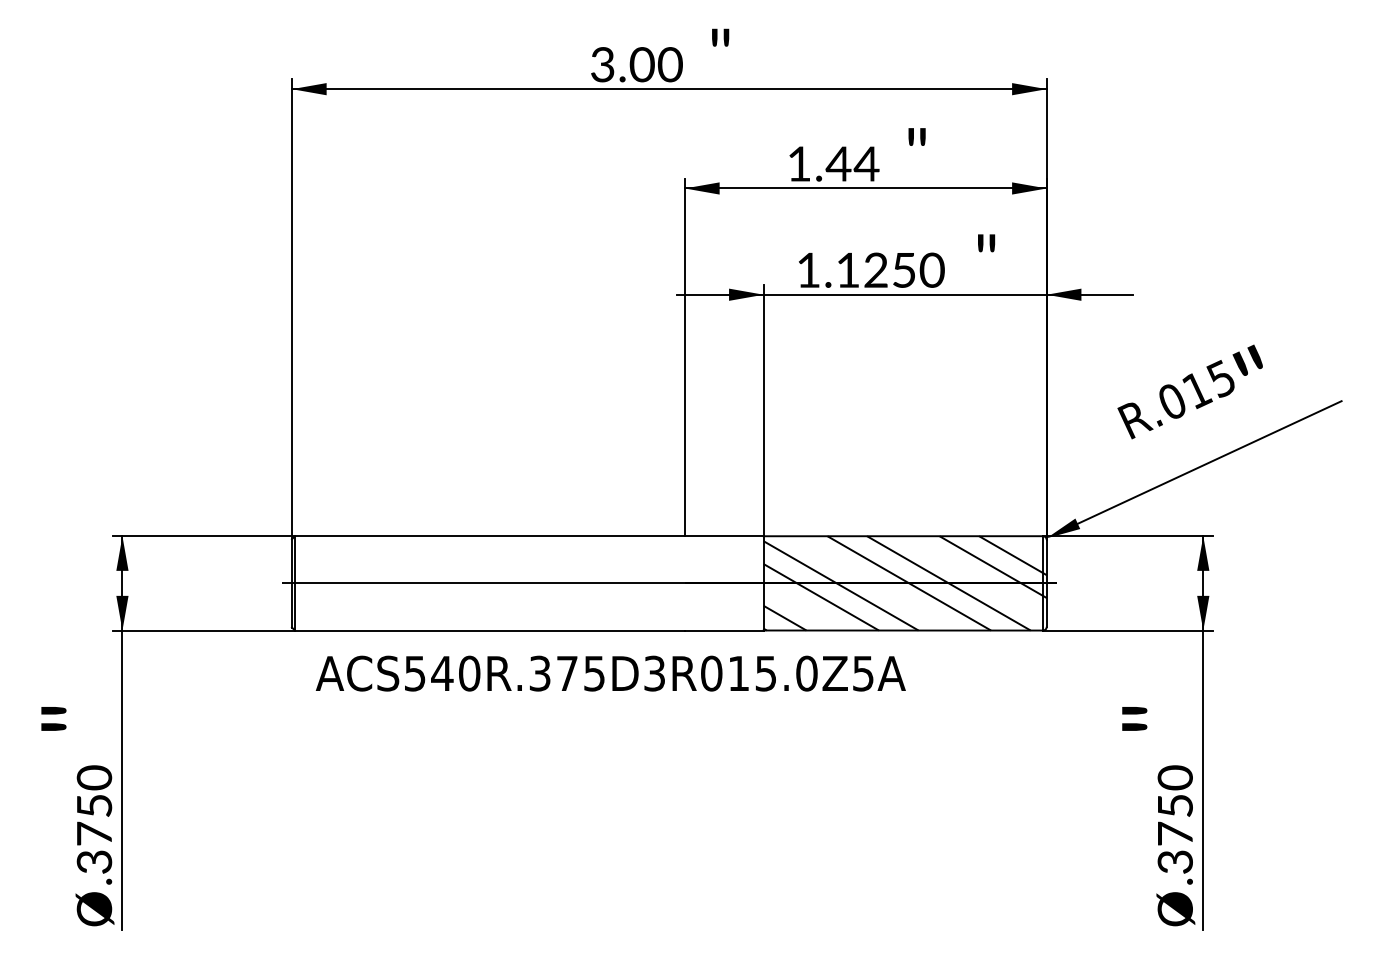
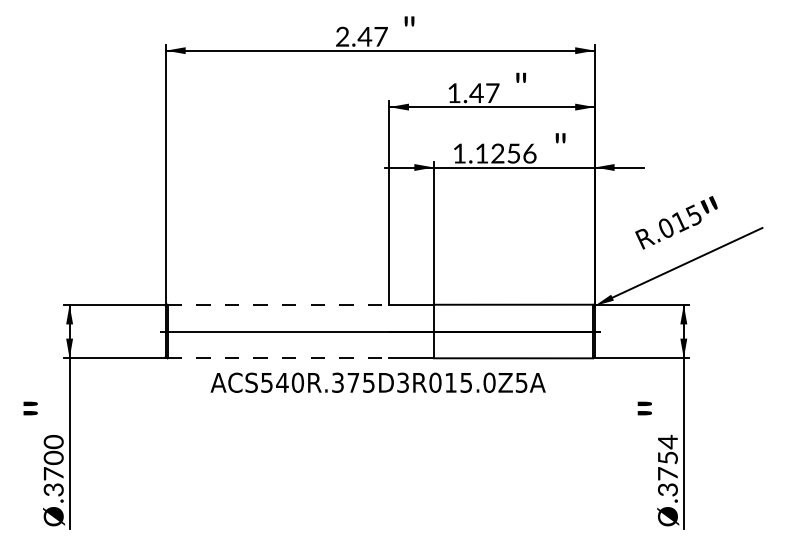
text: (637, 64) -> (362, 36), 3.00 -> 2.47
text: (866, 162) -> (492, 92), 1.44 -> 1.47
text: (931, 268) -> (529, 152), 1.1250 -> 1.1256
line: (490, 535) -> (278, 304), solid -> dashed
hatch: (905, 583) -> (514, 331), removed
line: (490, 630) -> (278, 358), solid -> dashed
text: (609, 673) -> (377, 382), moved
text: (1174, 776) -> (667, 441), .3750 -> .3754
text: (94, 805) -> (53, 457), .3750 -> .3700

